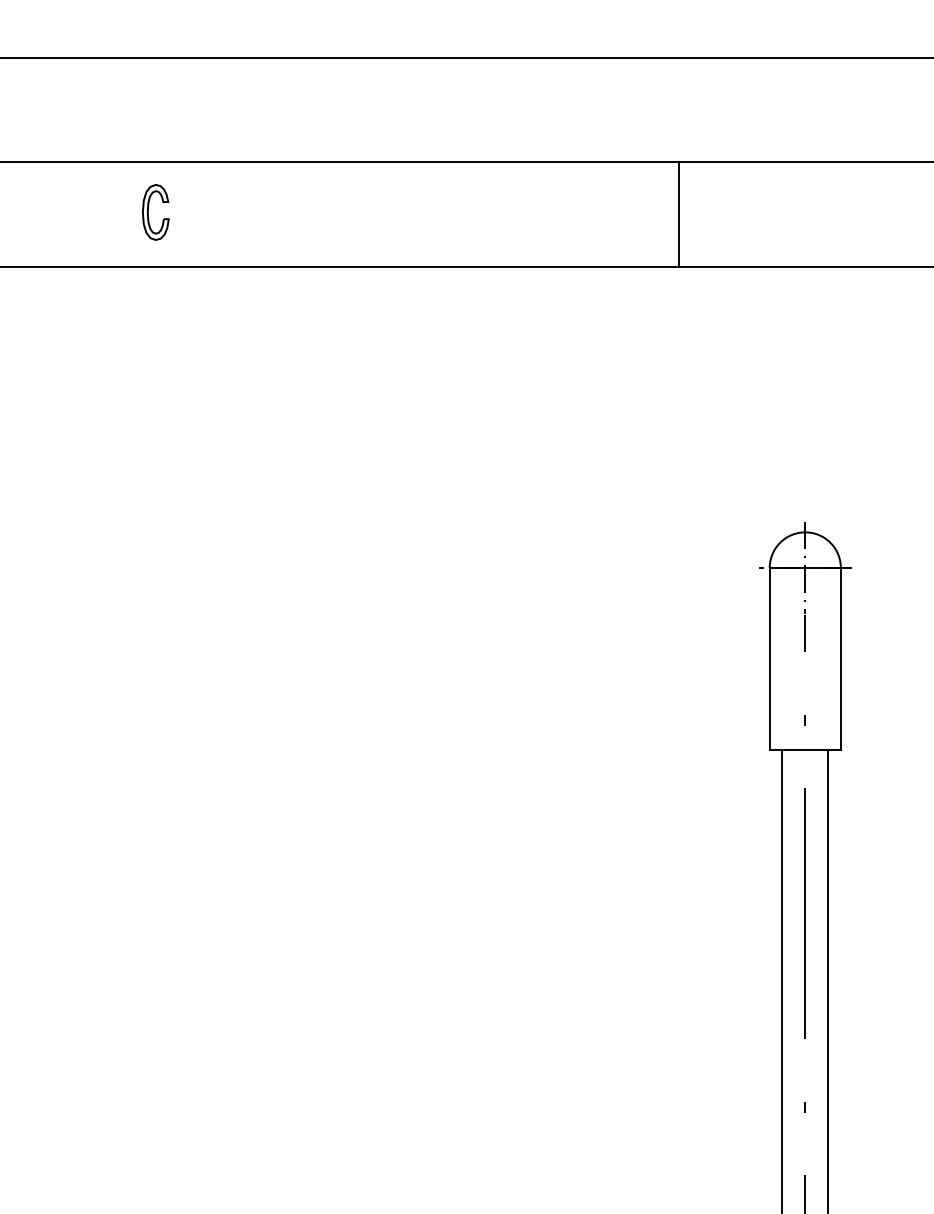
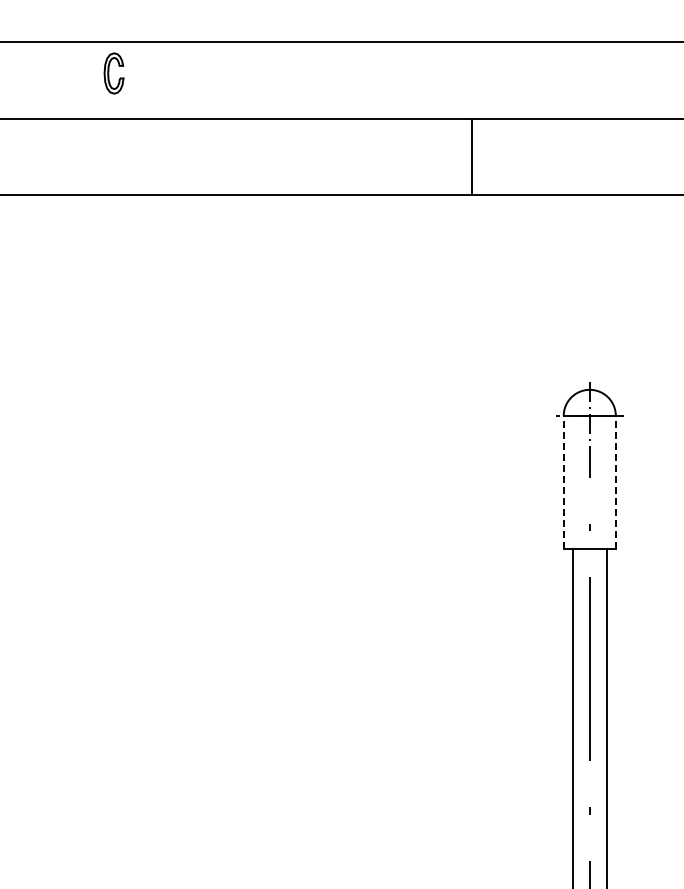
part: (155, 212) -> (113, 73), moved
line: (679, 213) -> (472, 156), moved
line: (769, 658) -> (563, 482), solid -> dashed
line: (840, 658) -> (615, 482), solid -> dashed

